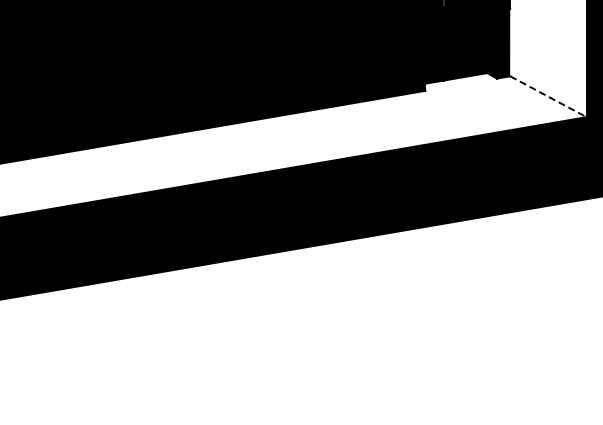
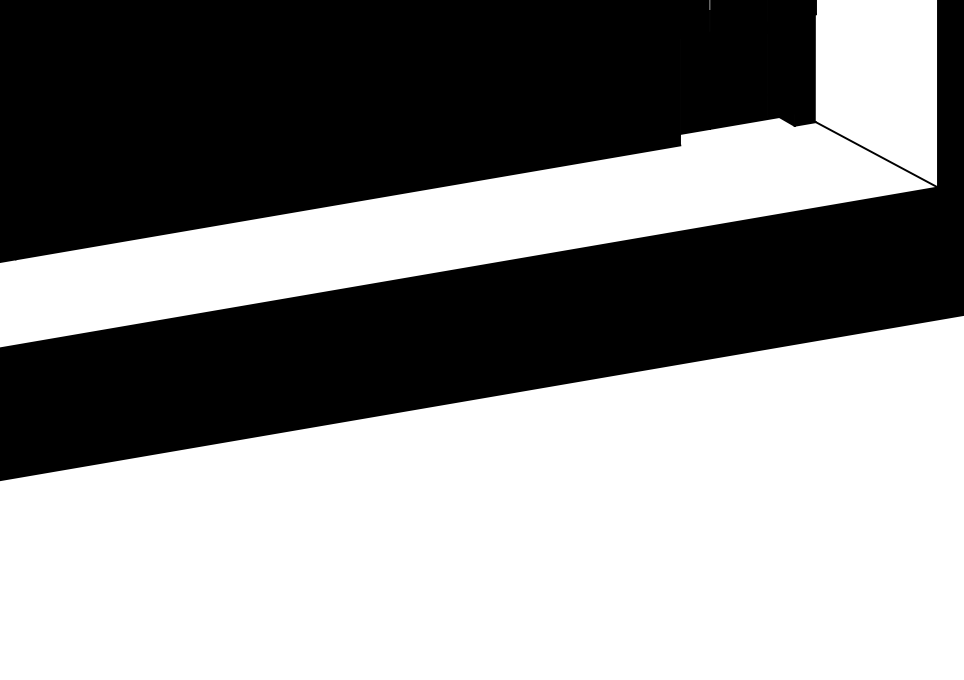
line: (548, 96) -> (877, 154), dashed -> solid

